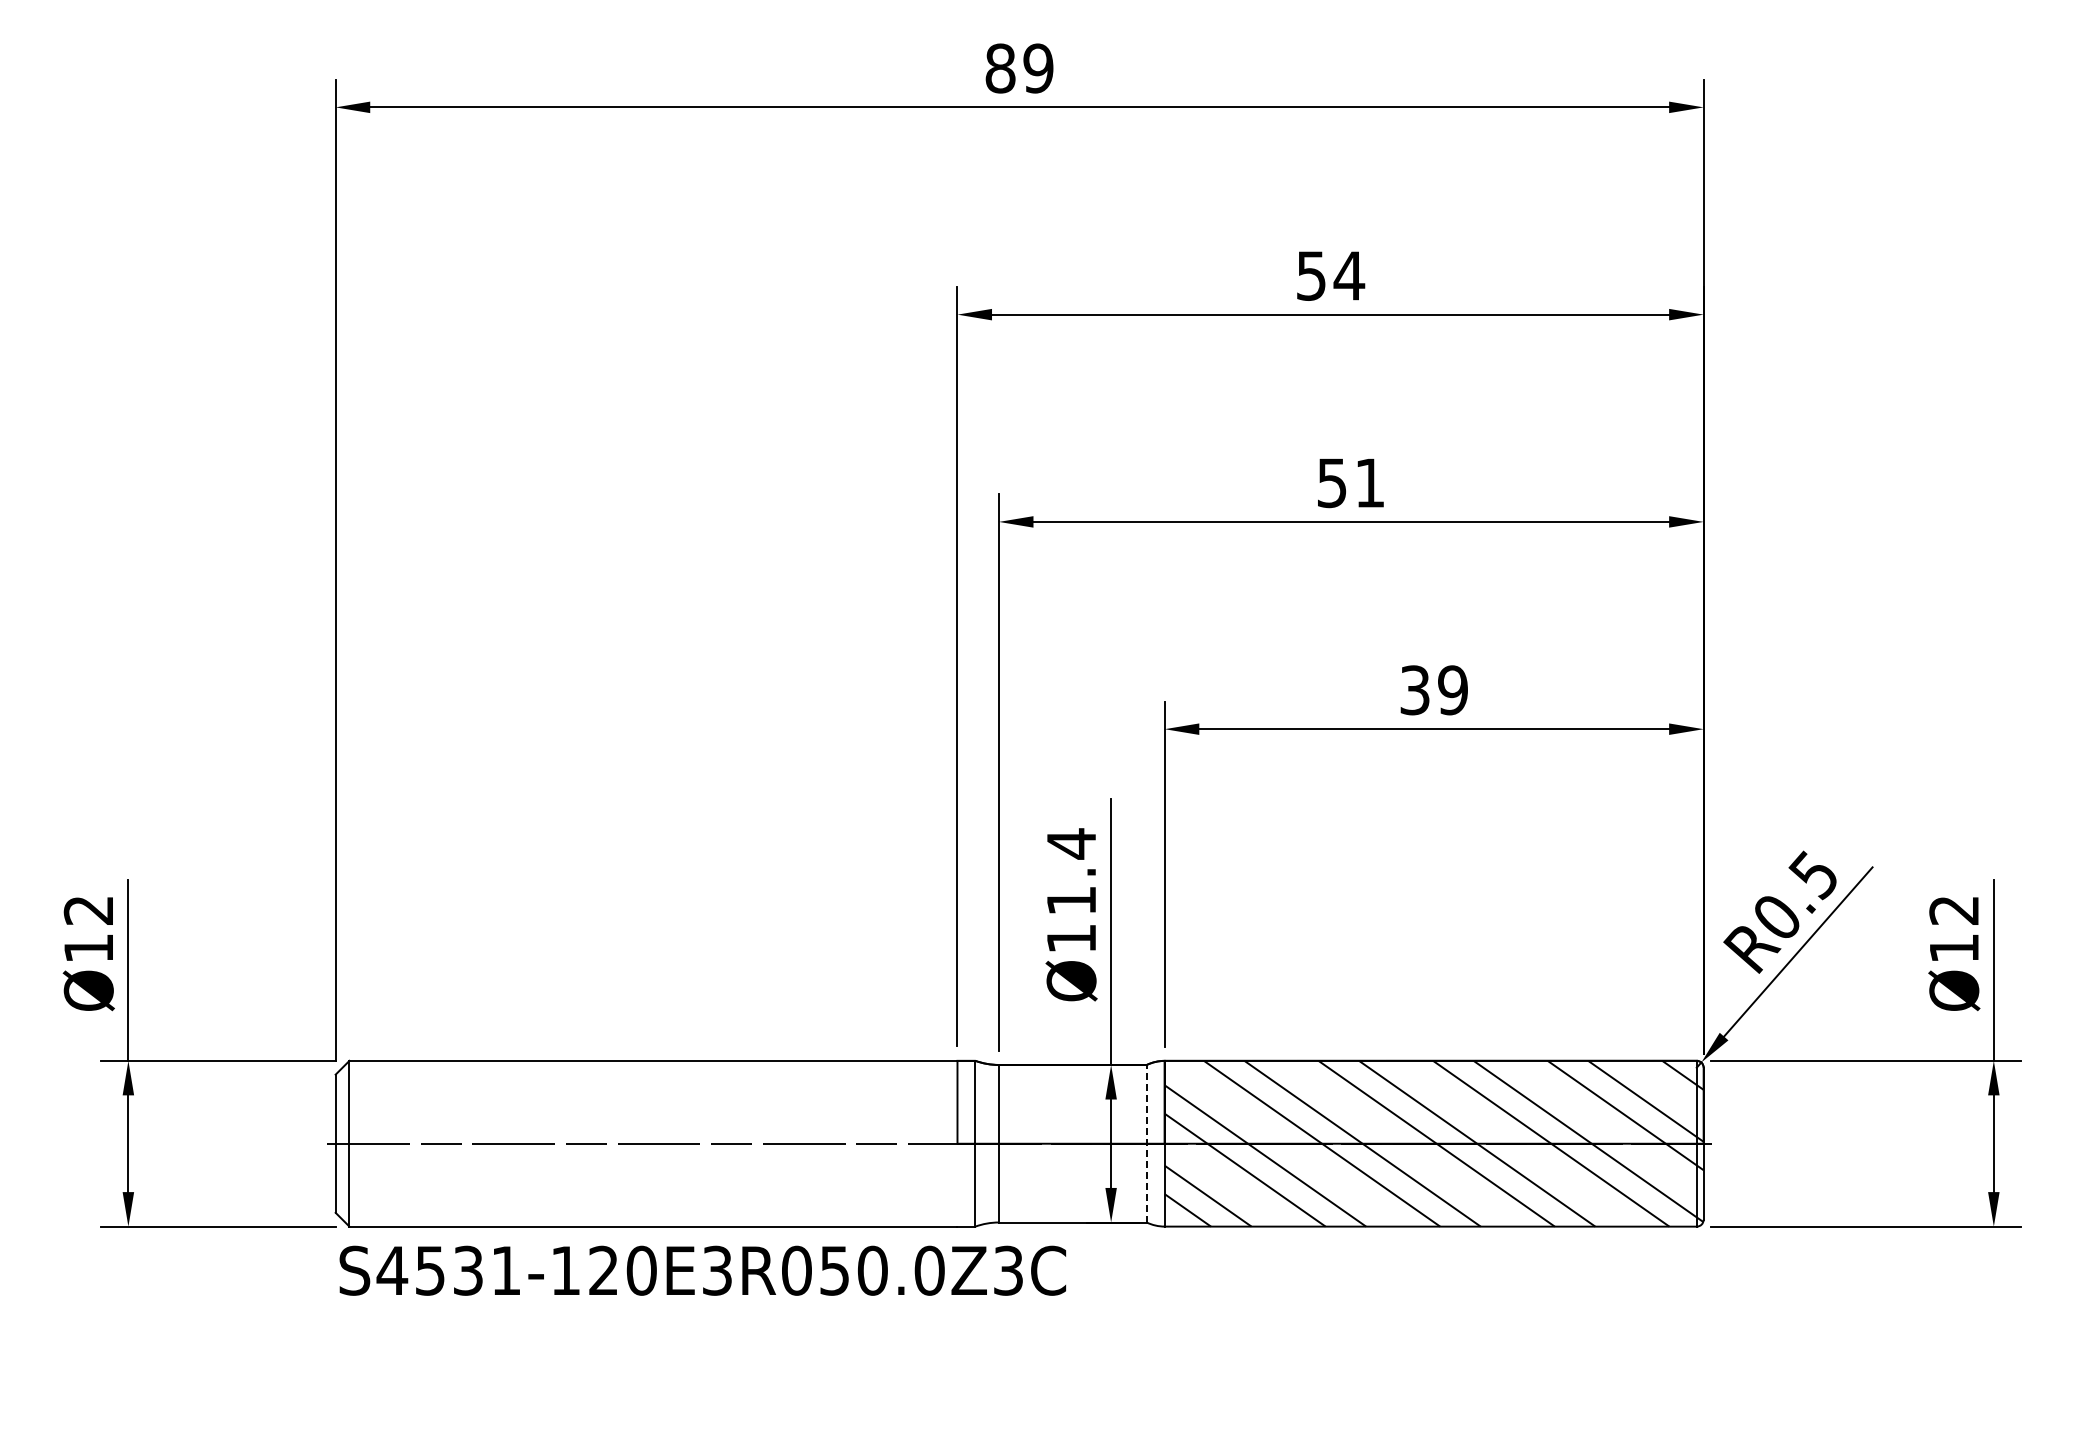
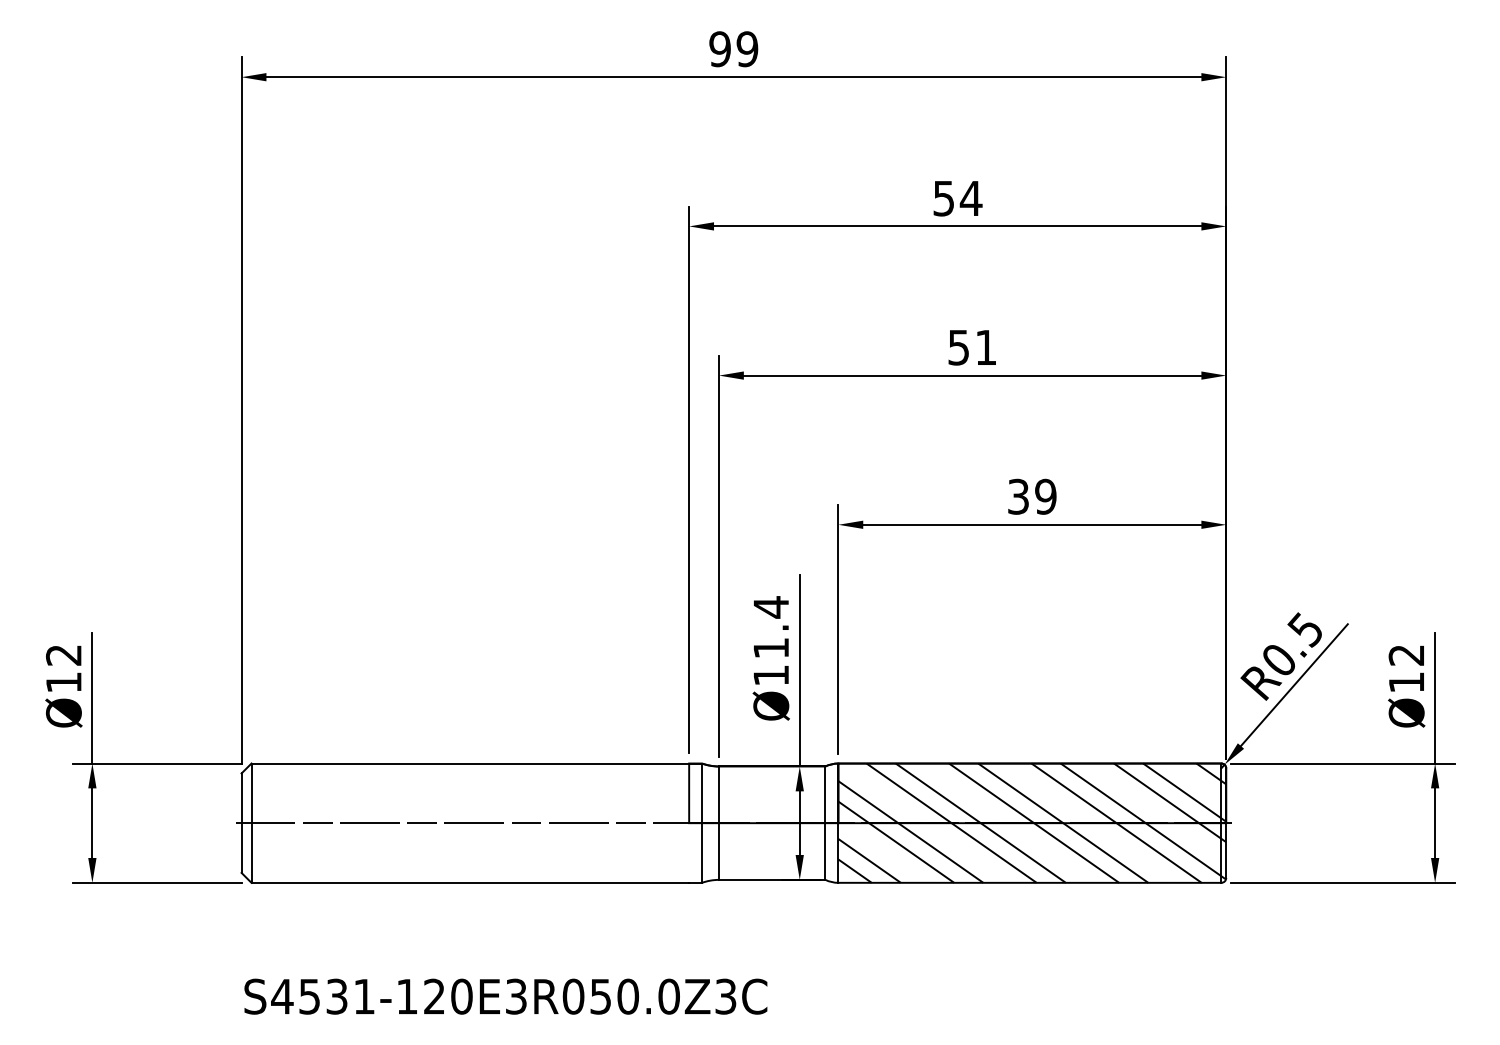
text: (1000, 68) -> (720, 49), 89 -> 99
line: (1146, 1143) -> (825, 823), dashed -> solid
text: (702, 1270) -> (505, 996), moved

